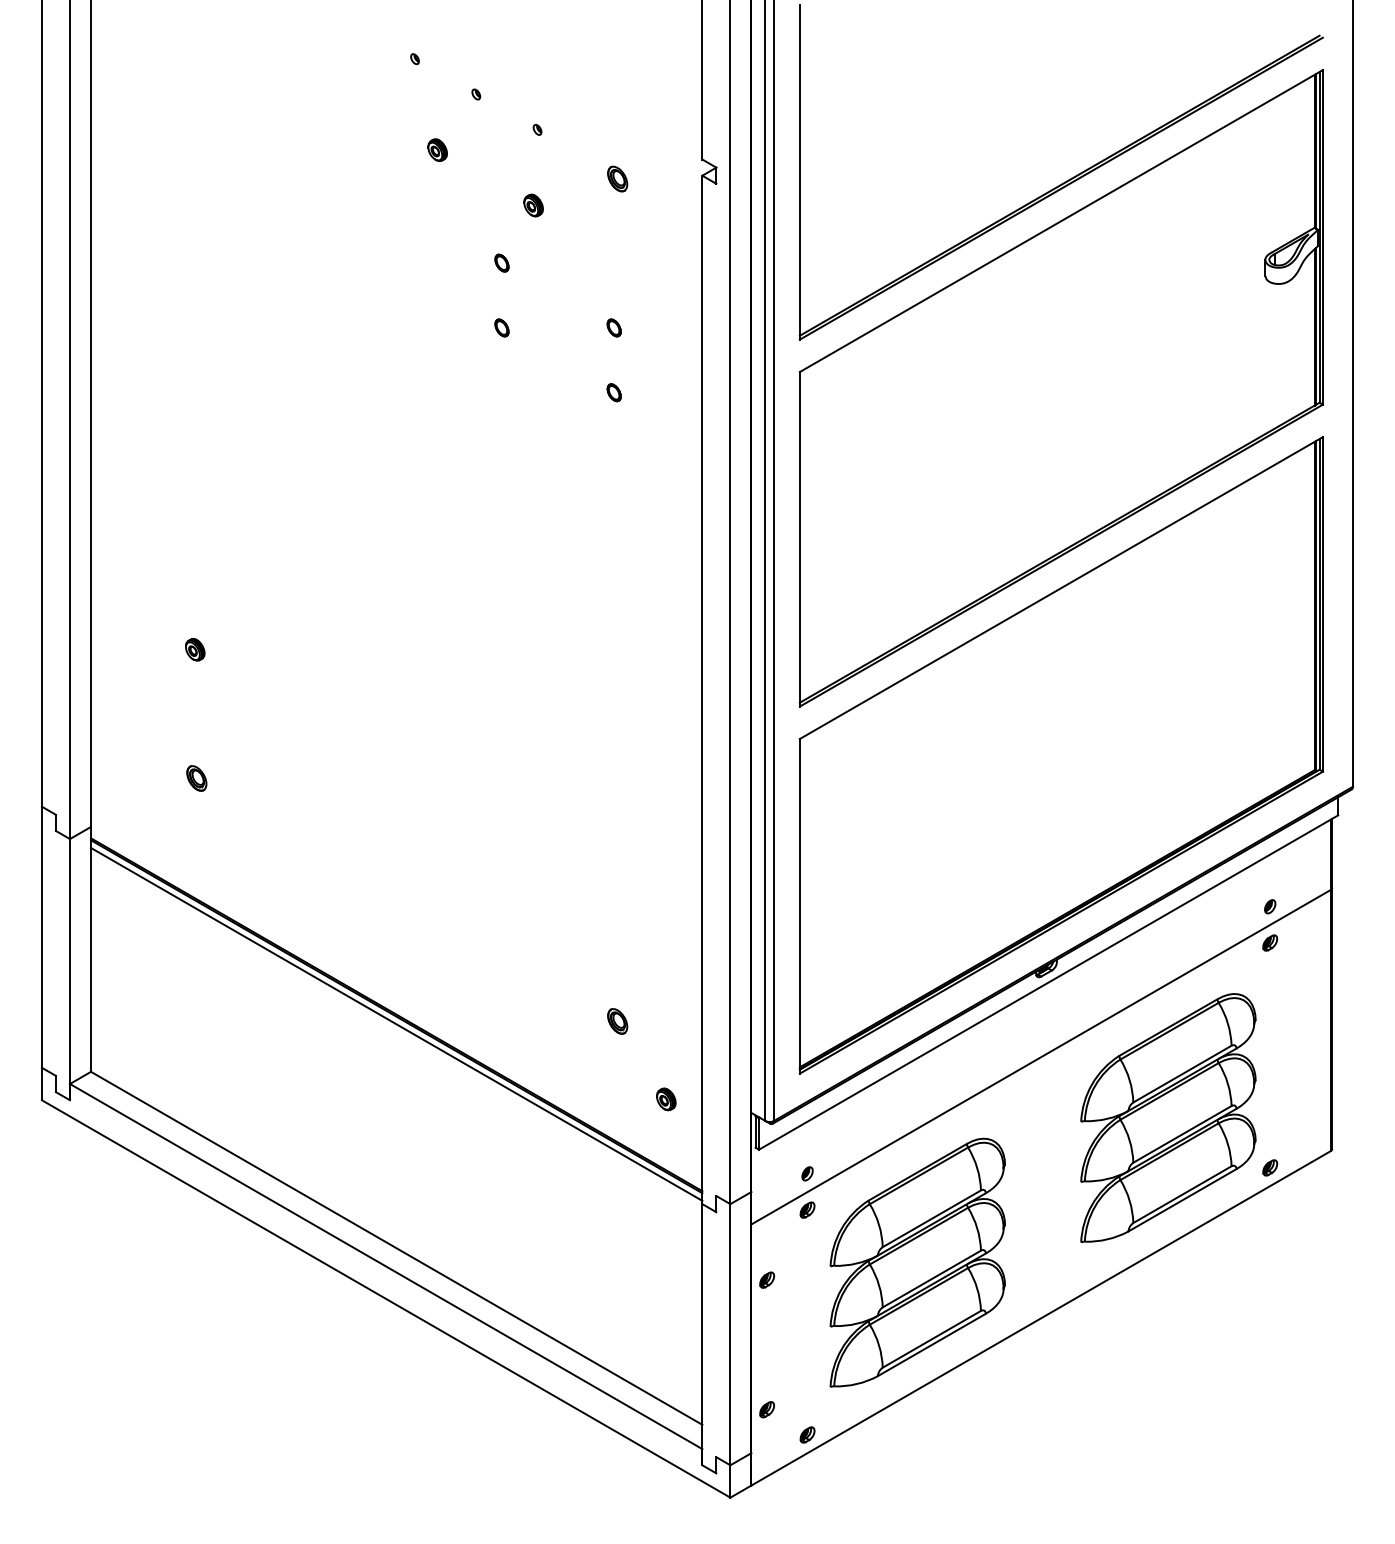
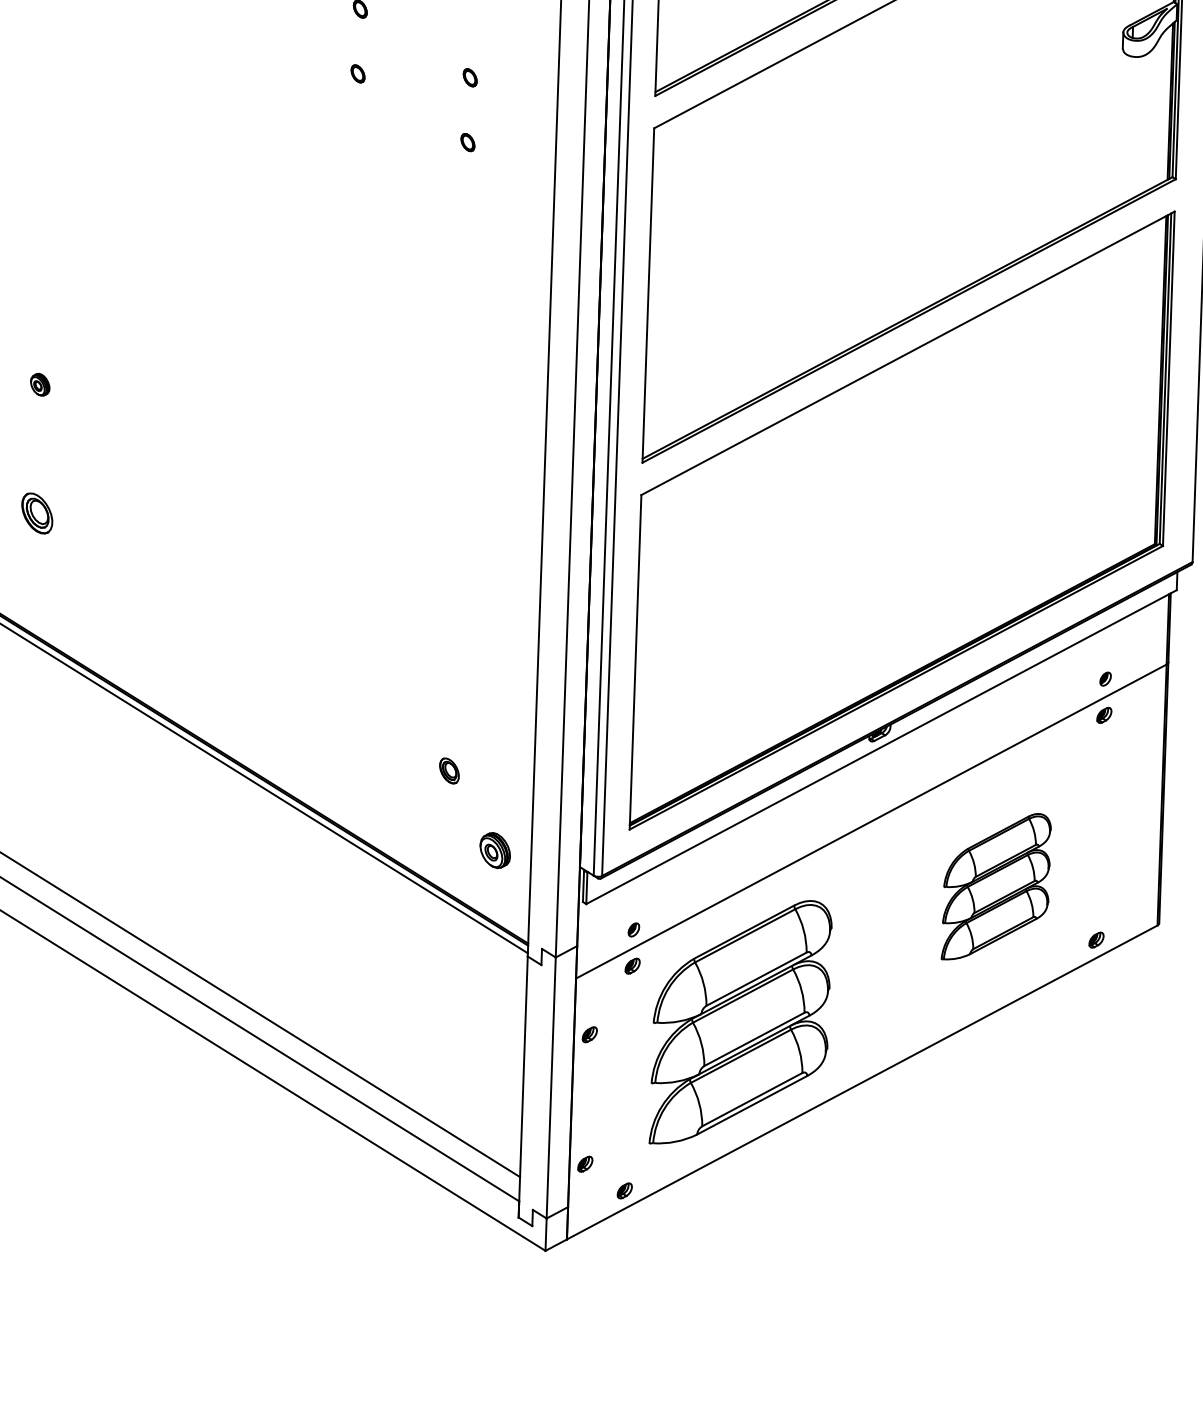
part: (196, 778) -> (37, 513), size x1.6
part: (666, 1099) -> (495, 850), size x1.6
part: (1168, 1118) -> (996, 887), size x0.6

